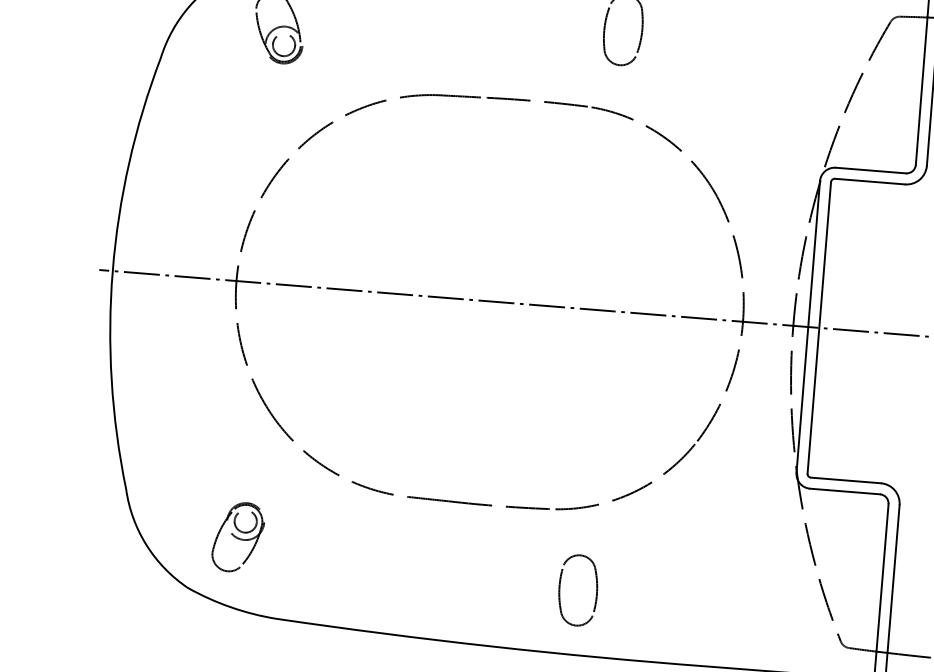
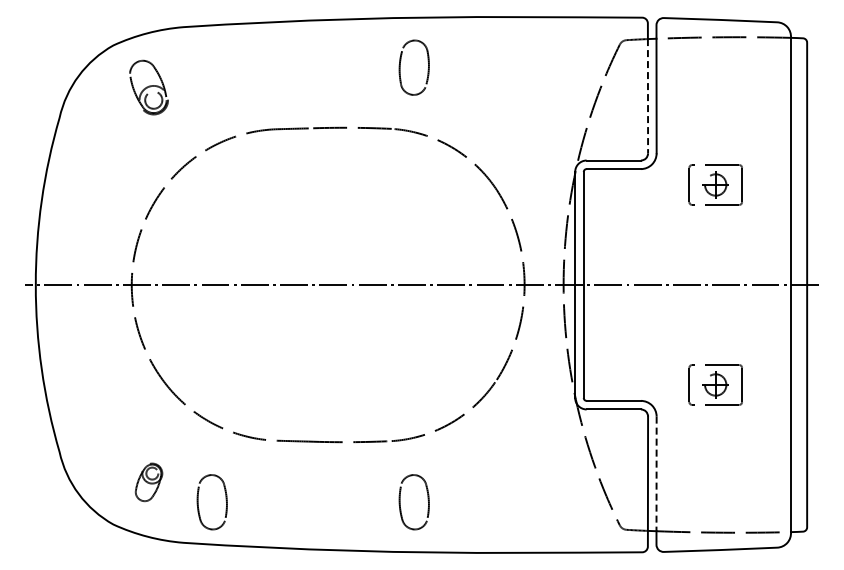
line: (921, 91) -> (647, 96), solid -> dashed
part: (237, 537) -> (148, 482), size x0.7
part: (299, 568) -> (198, 502), added
line: (893, 579) -> (656, 474), solid -> dashed

